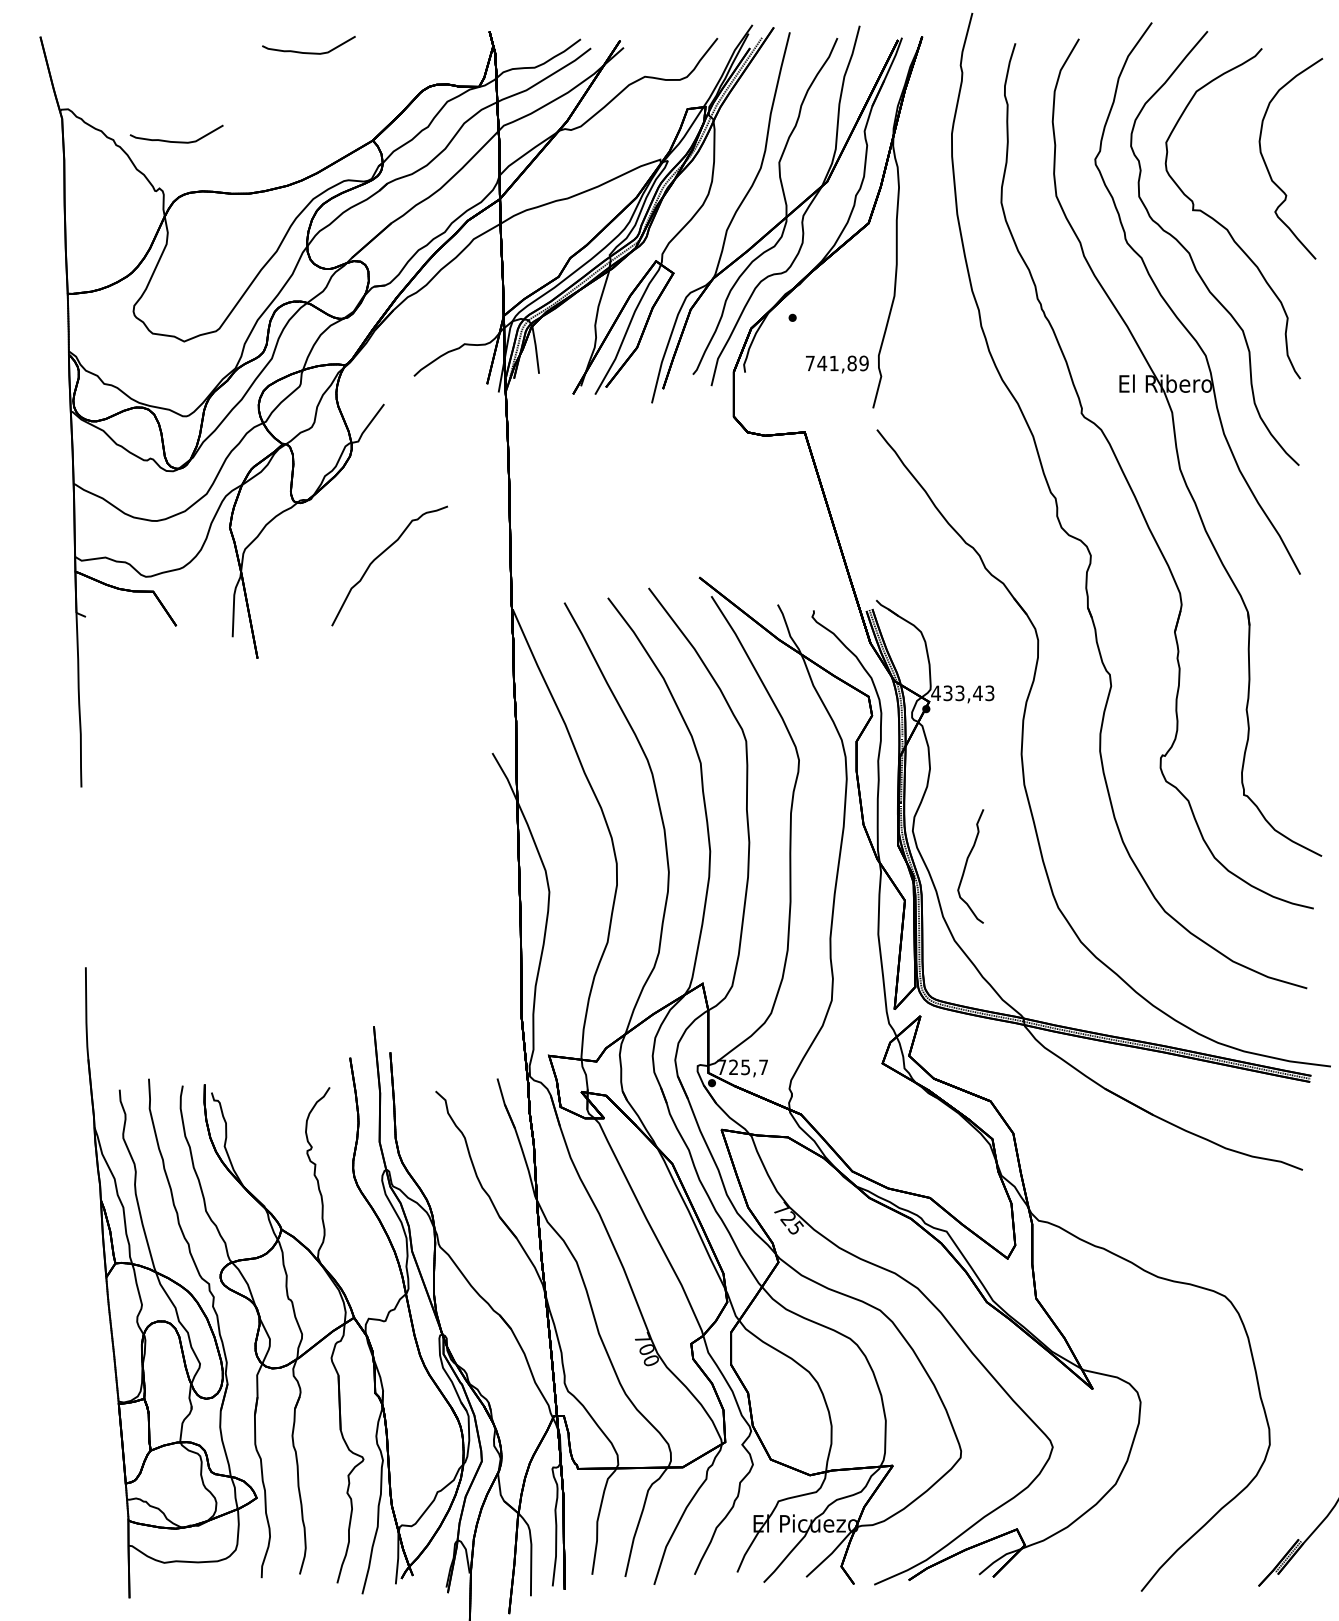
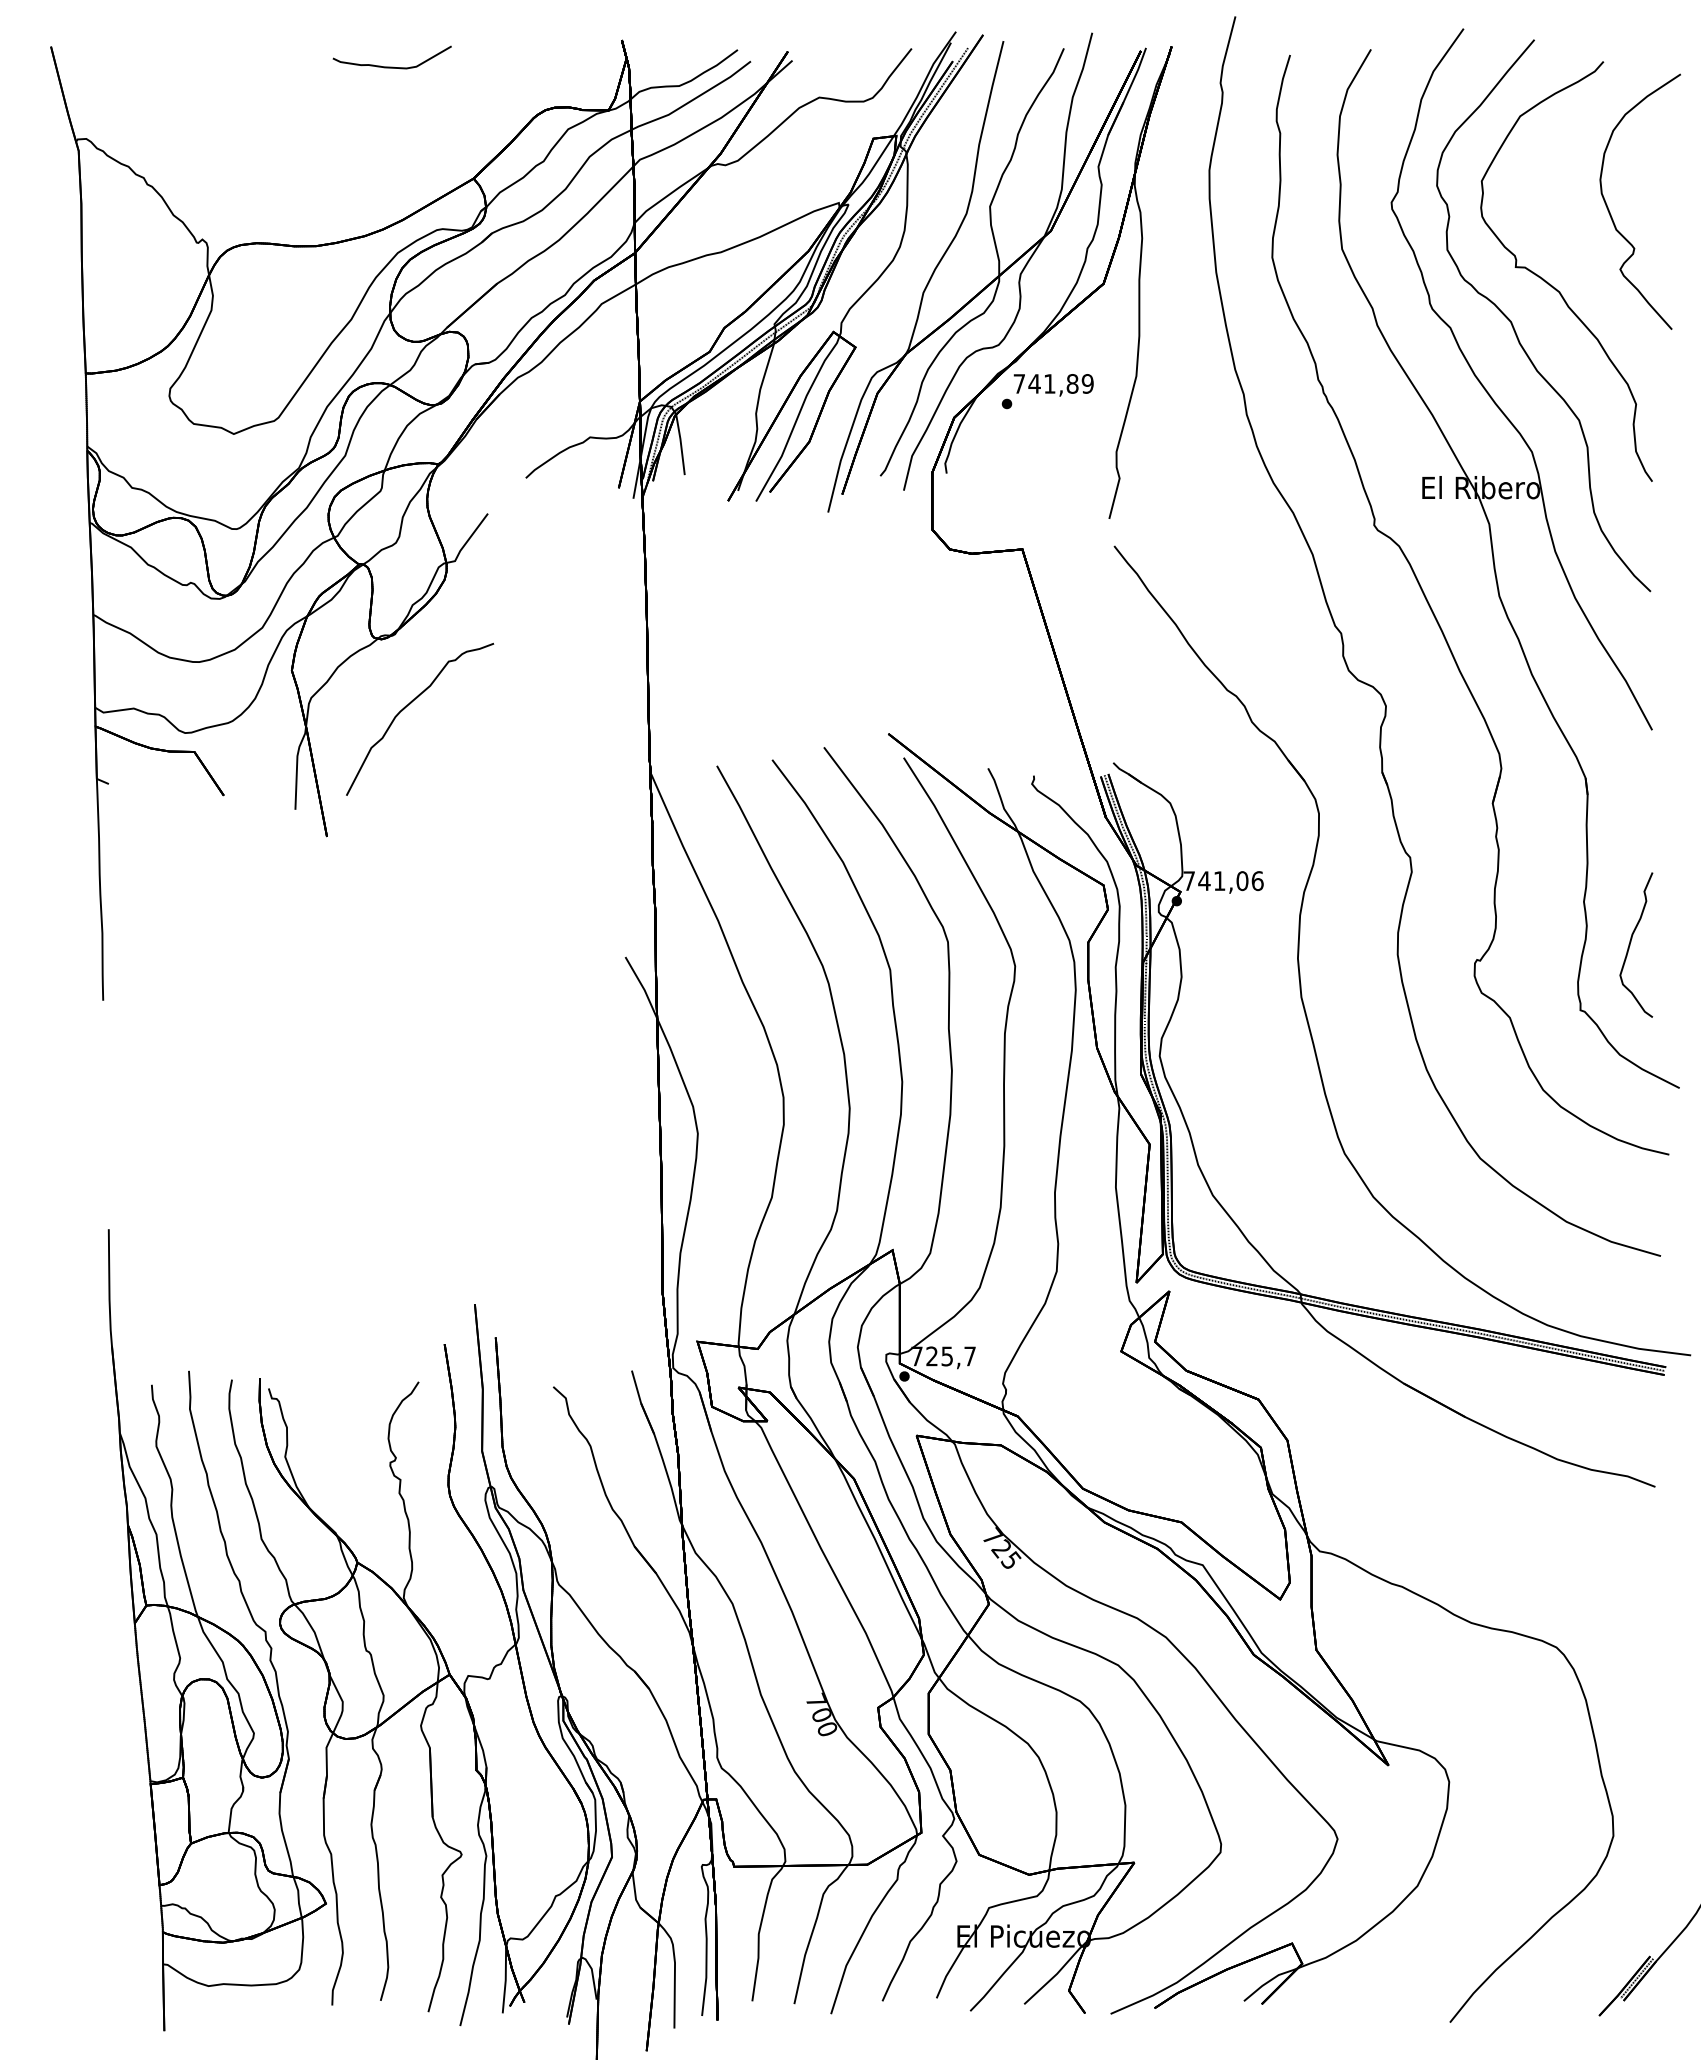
curve: (176, 141) -> (223, 179), removed
text: (837, 364) -> (1053, 385), moved
curve: (382, 554) -> (410, 704), moved
text: (963, 693) -> (1223, 881), 433,43 -> 741,06
part: (970, 865) -> (1636, 944), moved

